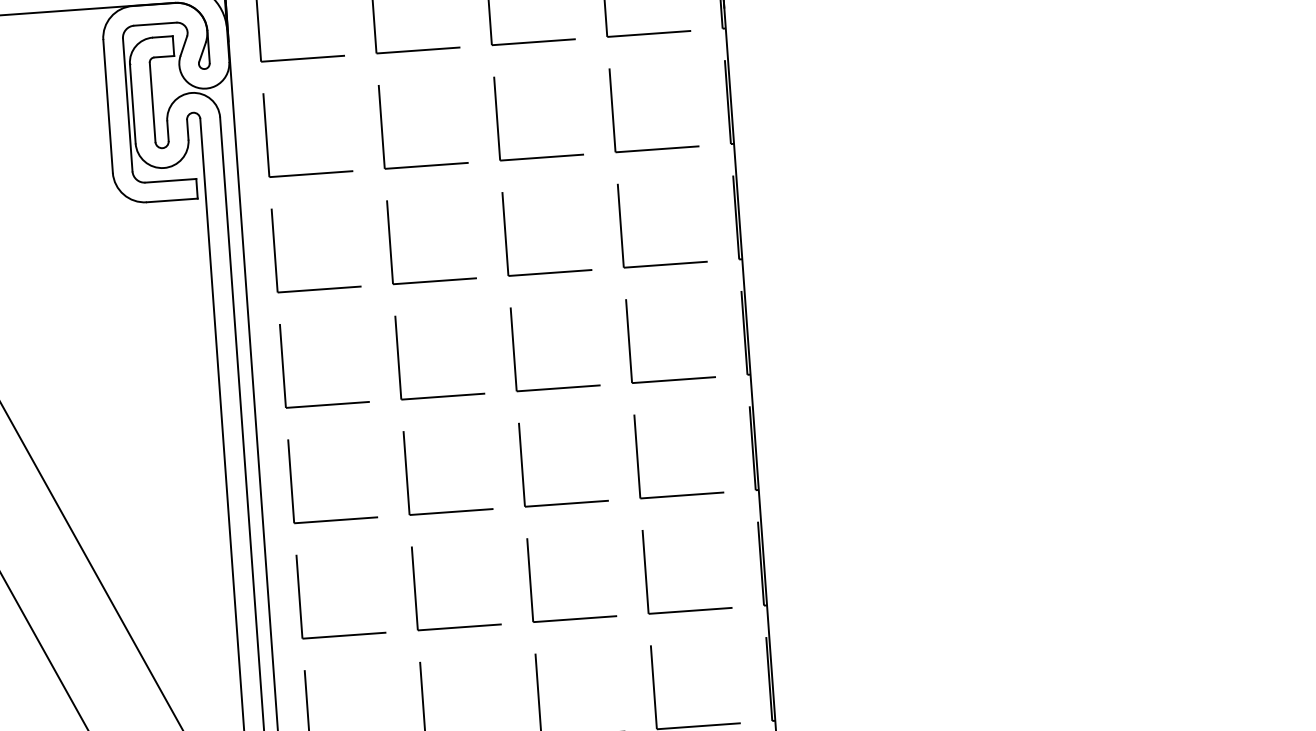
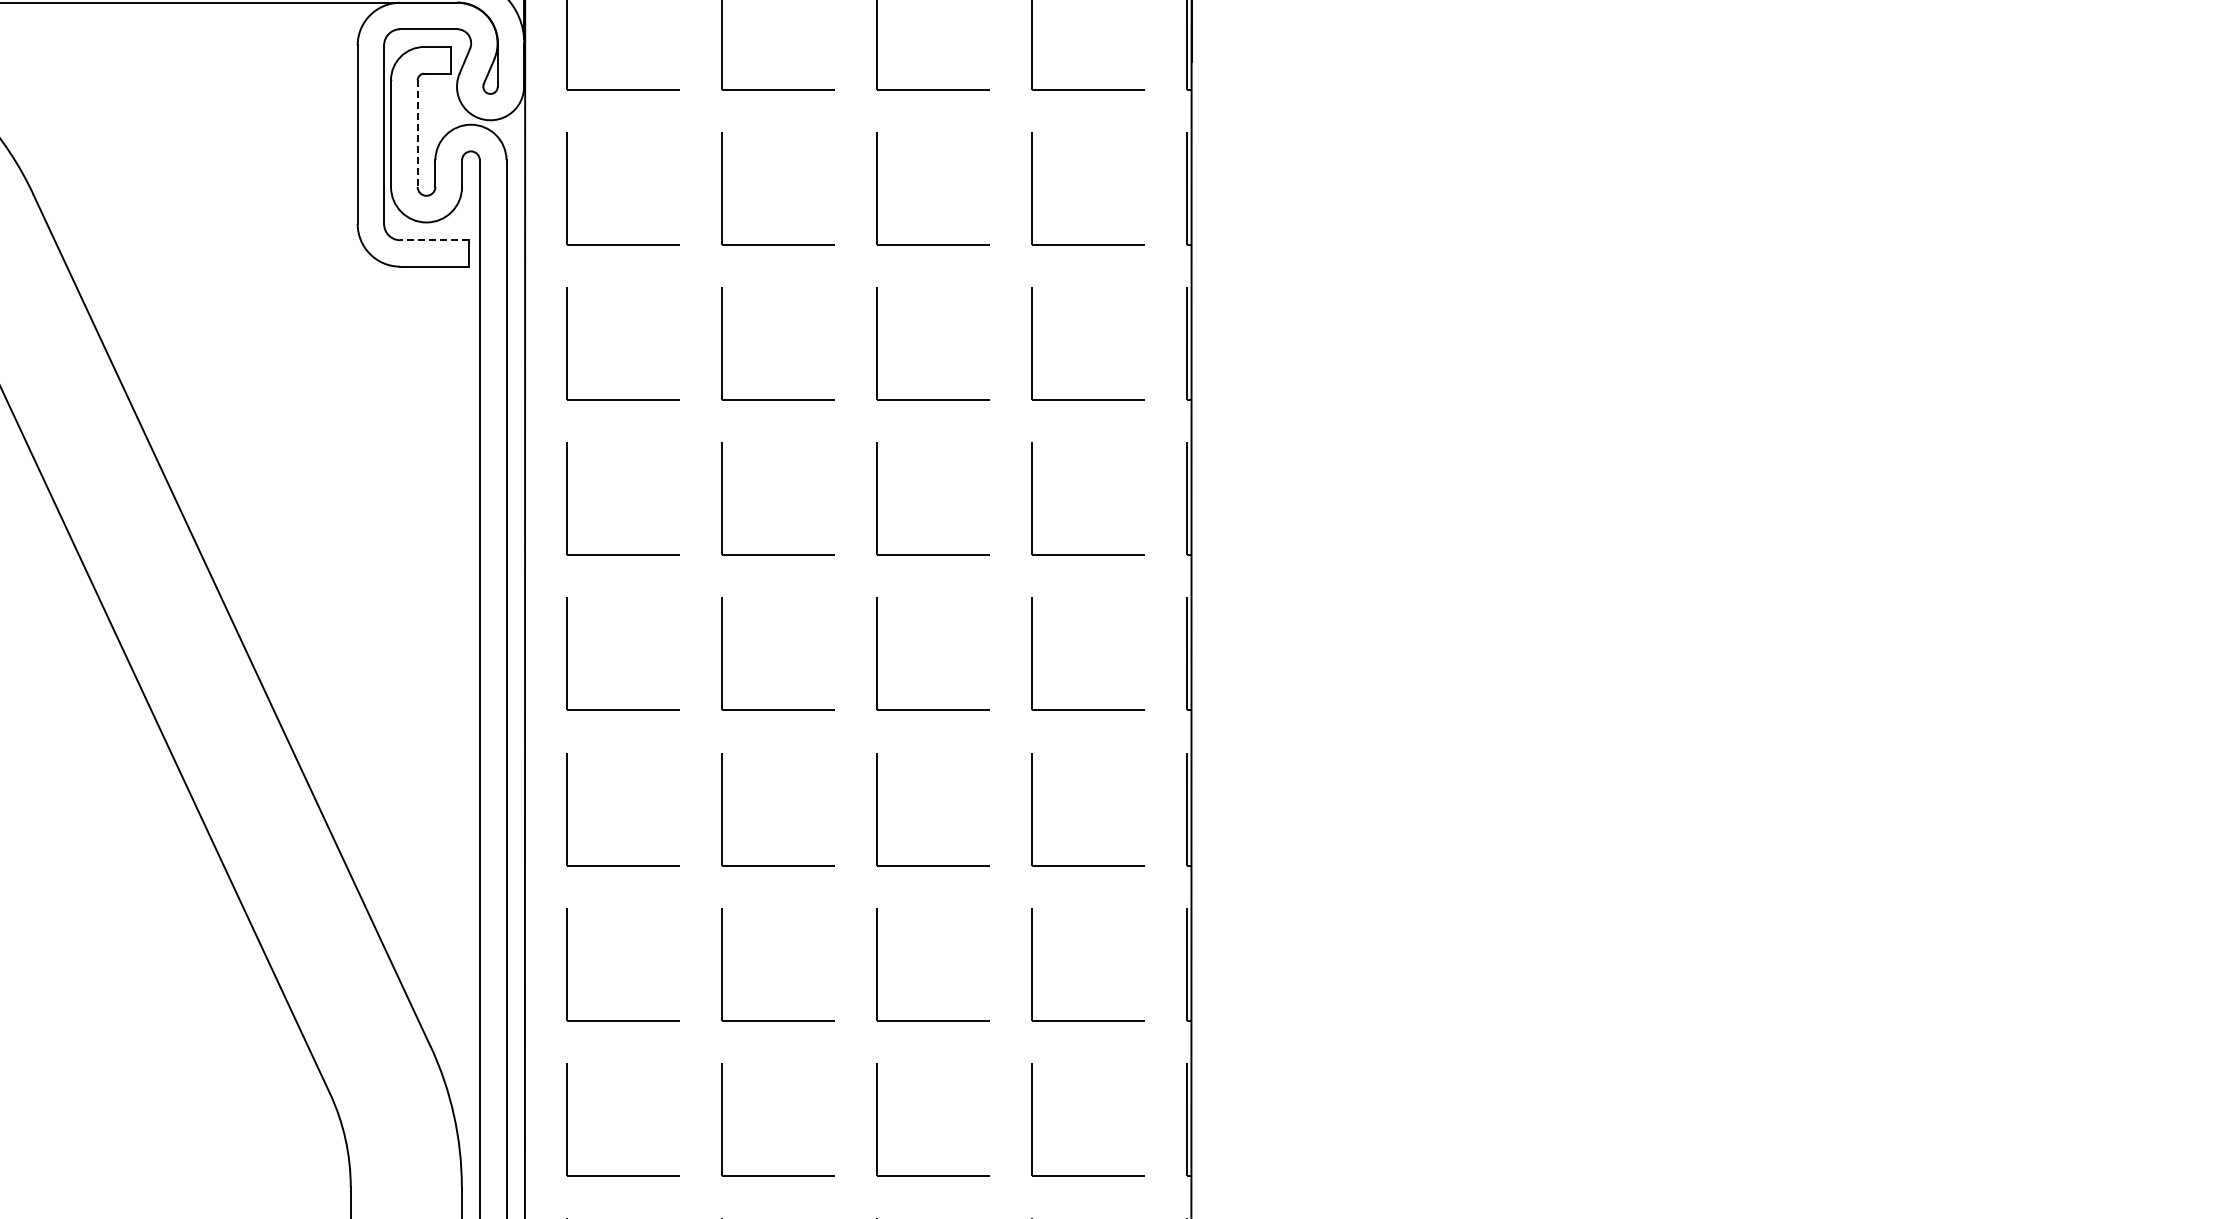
line: (152, 103) -> (417, 134), solid -> dashed
line: (170, 180) -> (434, 240), solid -> dashed

